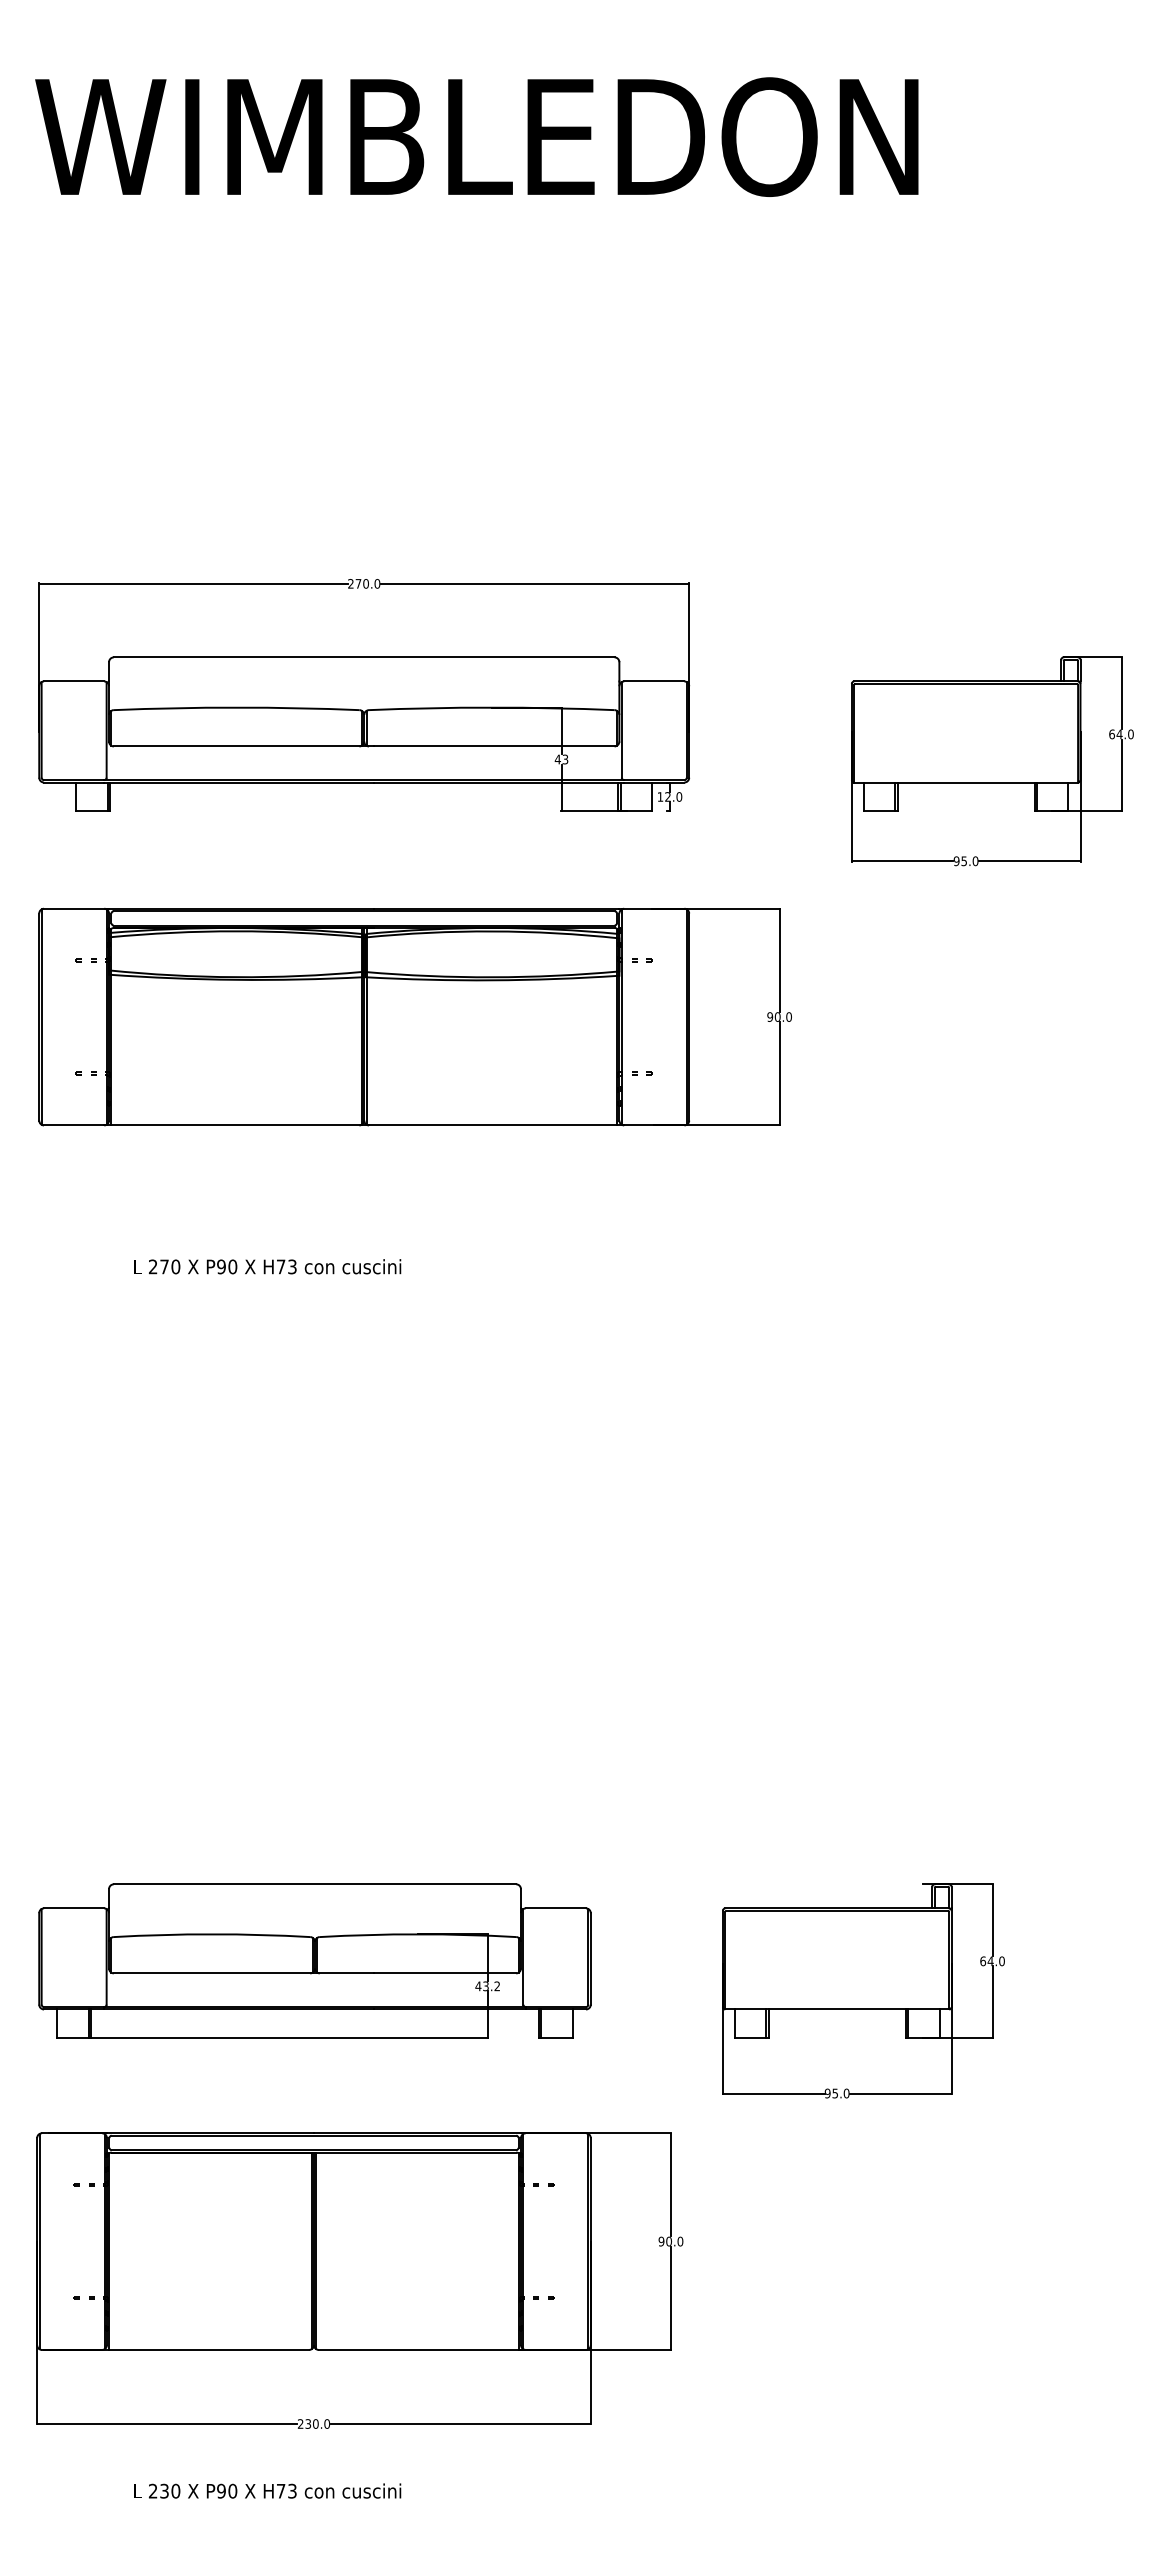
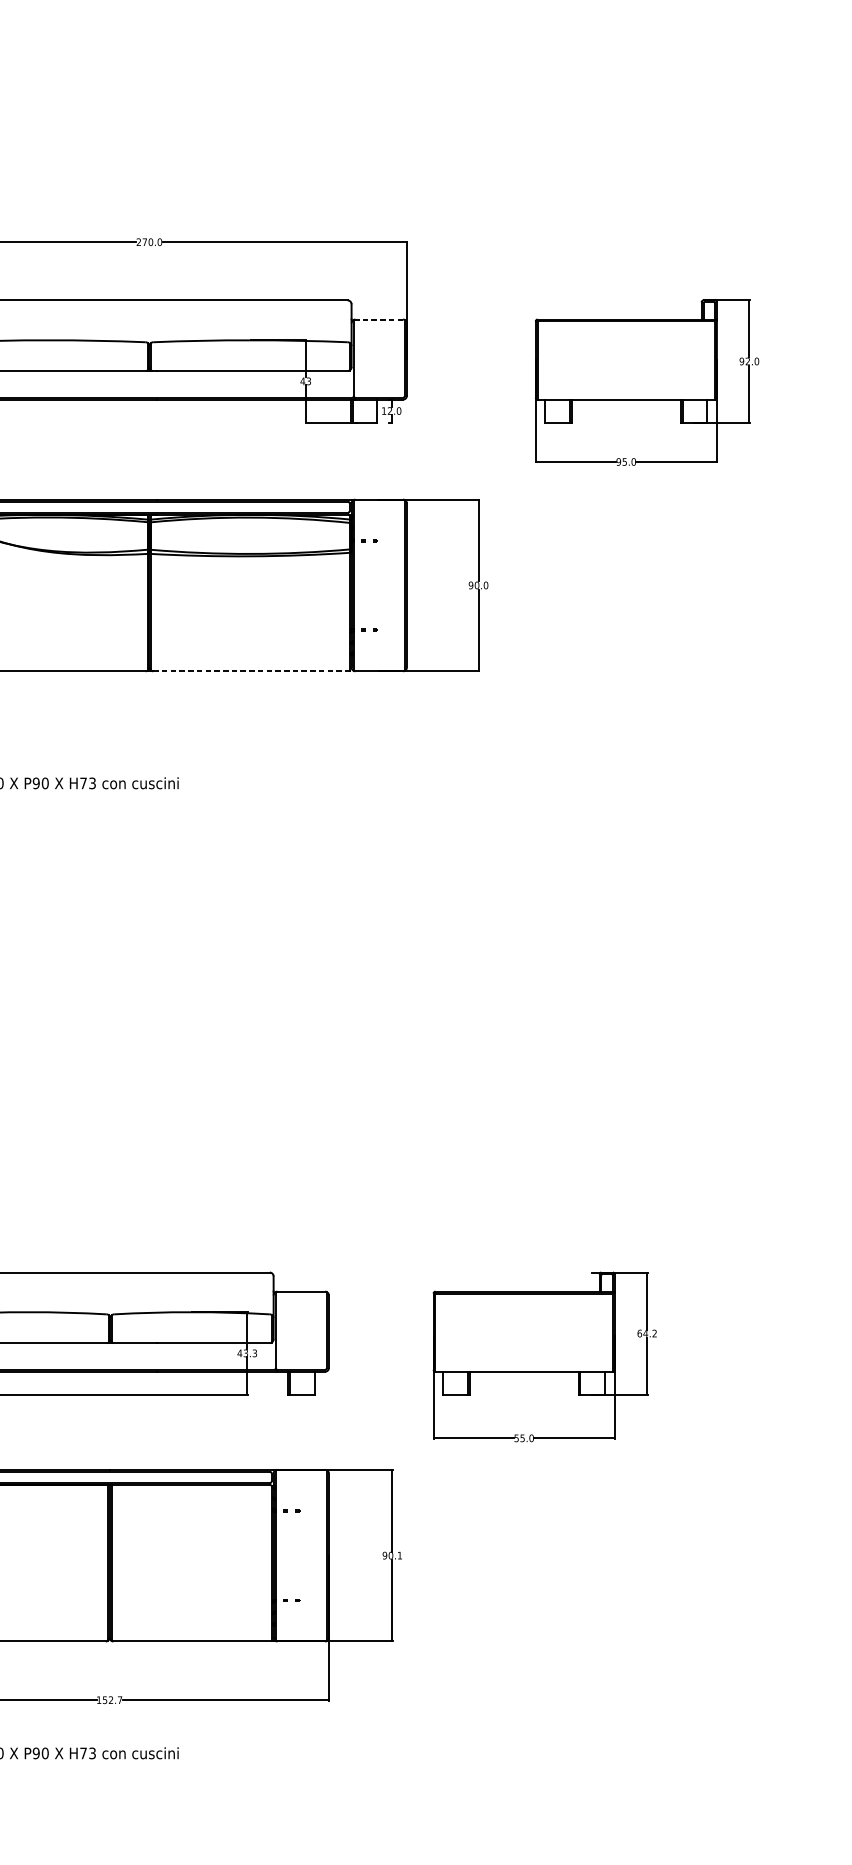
line: (653, 681) -> (378, 319), solid -> dashed
text: (1115, 734) -> (744, 361), 64.0 -> 92.0
line: (496, 1125) -> (254, 671), solid -> dashed
text: (1001, 1961) -> (654, 1333), 64.0 -> 64.2
text: (497, 1986) -> (255, 1353), 43.2 -> 43.3
text: (827, 2093) -> (516, 1438), 95.0 -> 55.0
text: (680, 2241) -> (400, 1555), 90.0 -> 90.1
text: (313, 2423) -> (109, 1699), 230.0 -> 152.7

